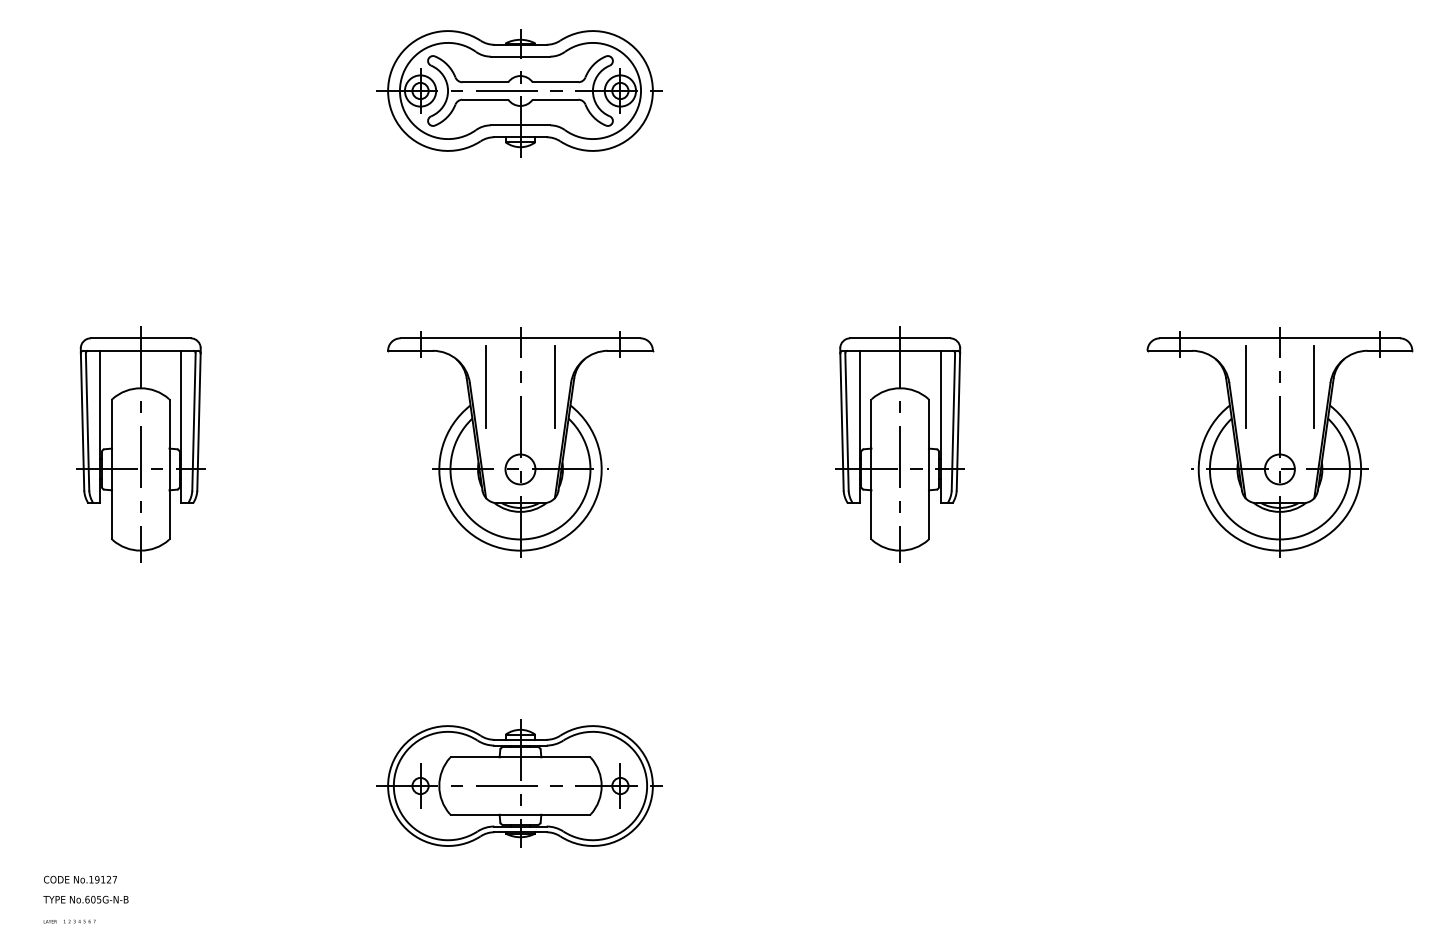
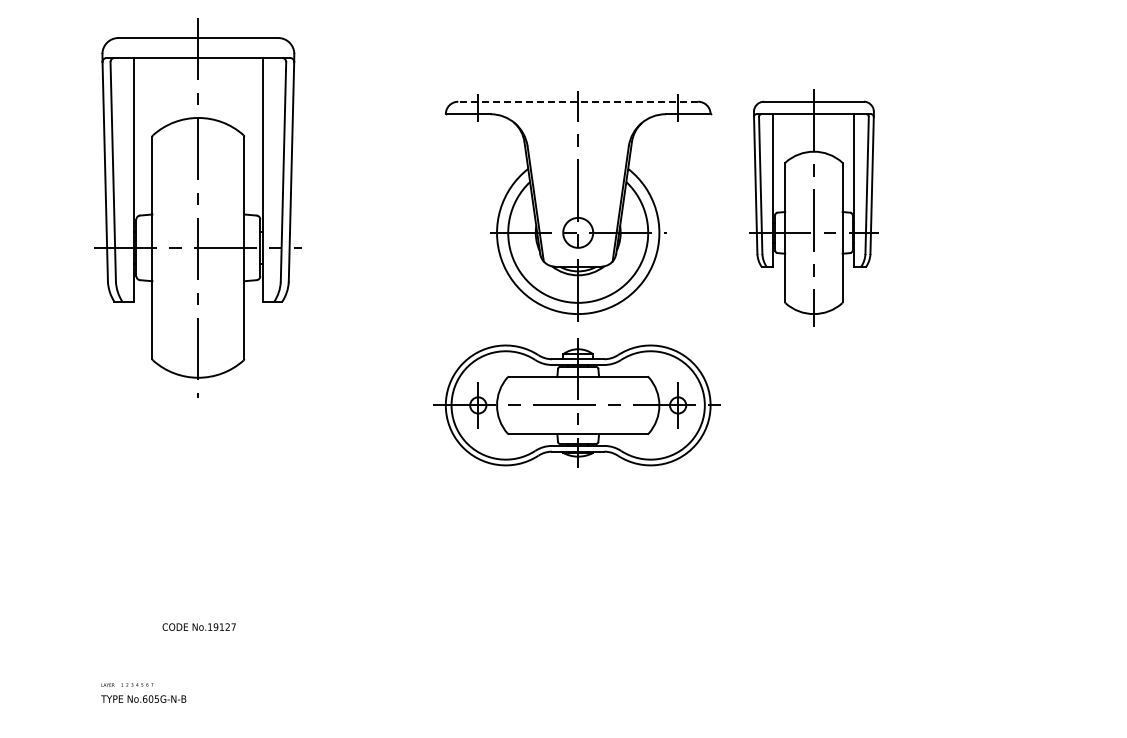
line: (520, 338) -> (578, 101), solid -> dashed
line: (486, 386) -> (544, 149), removed
line: (554, 386) -> (612, 149), removed
part: (140, 444) -> (198, 207), size x1.6
part: (899, 444) -> (813, 207), moved
part: (519, 783) -> (577, 402), moved
text: (80, 879) -> (199, 626), moved
text: (85, 899) -> (143, 698), moved

